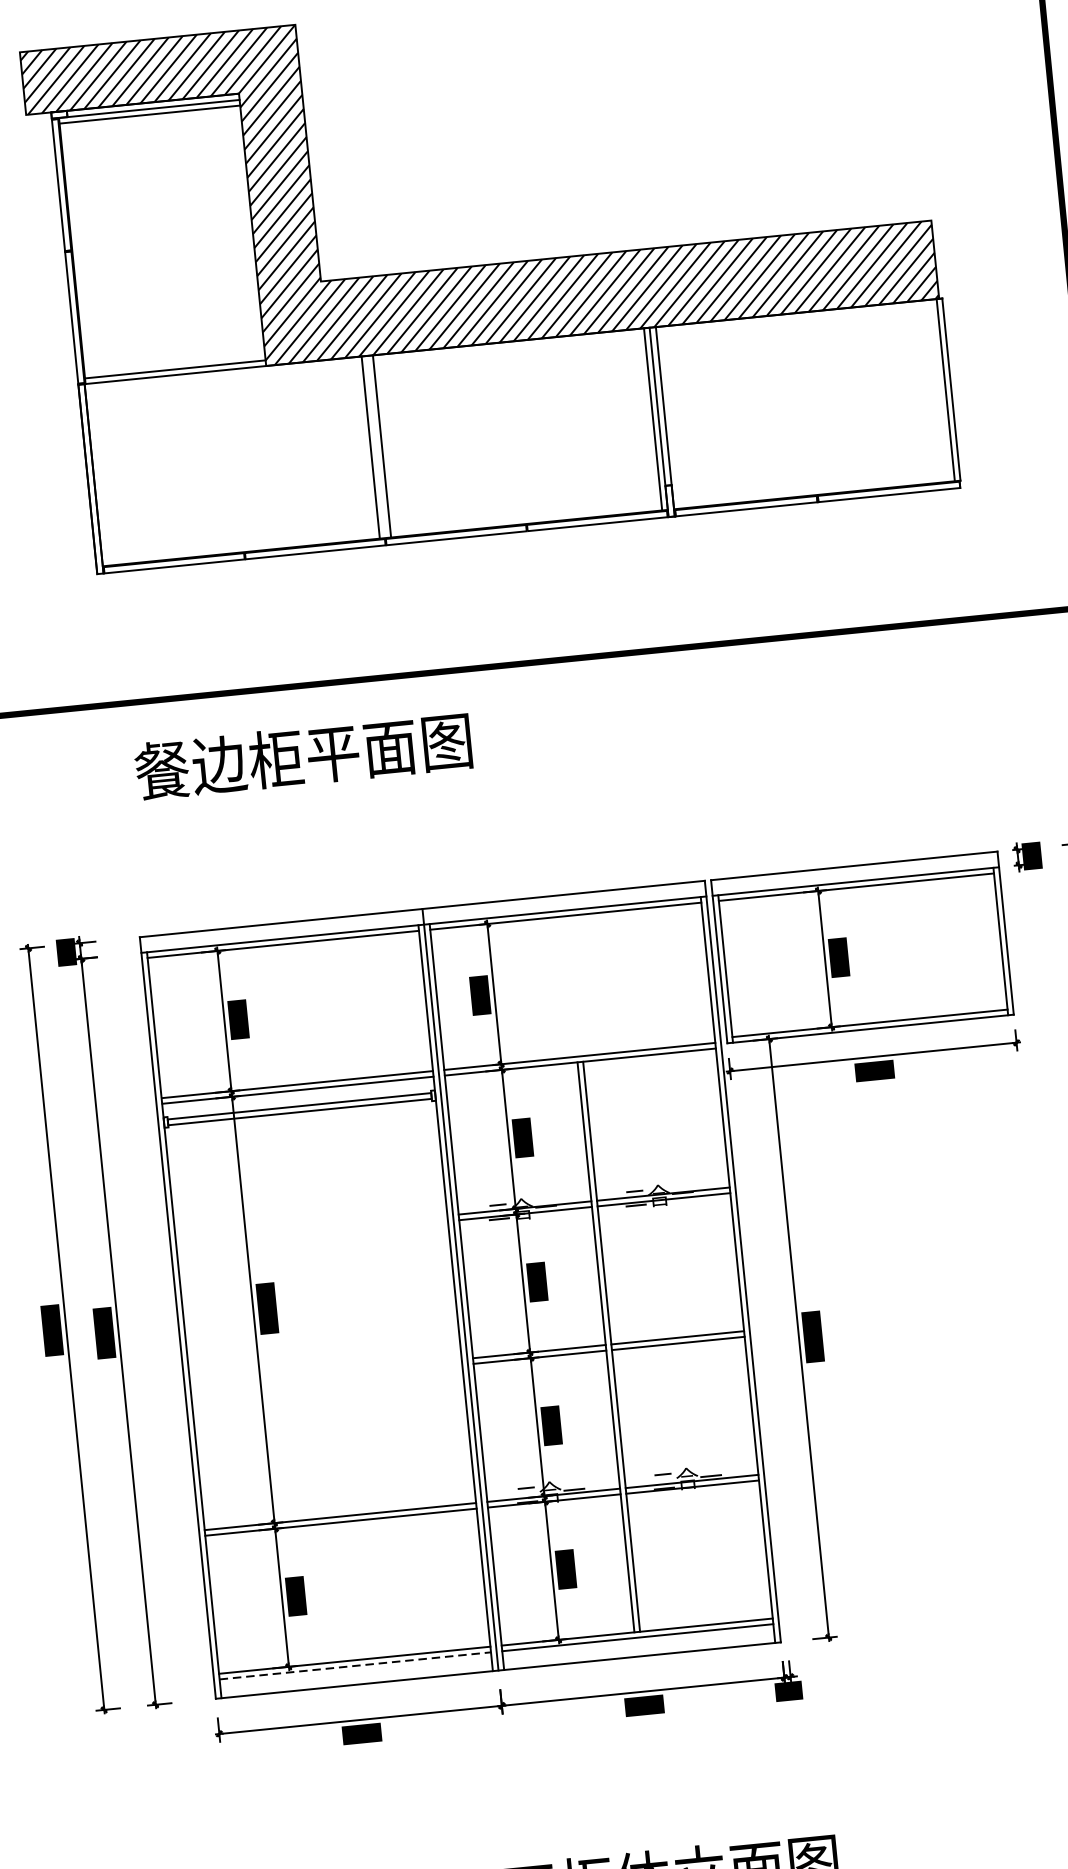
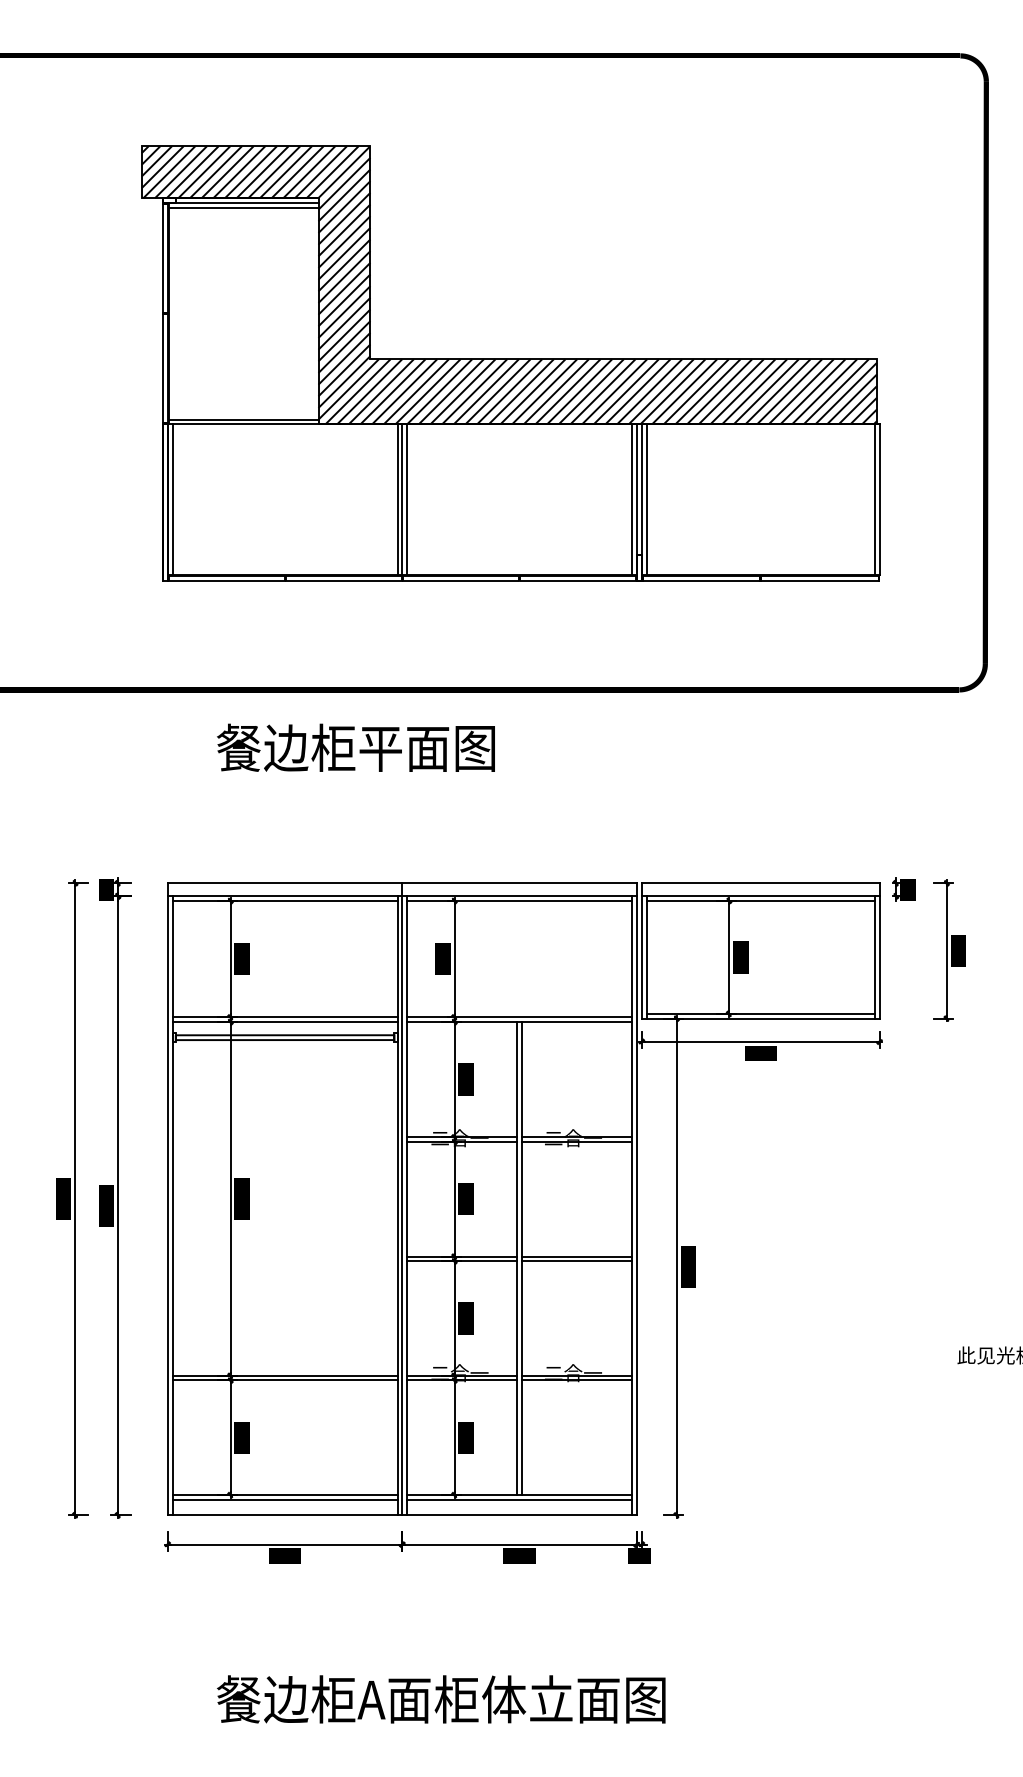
line: (670, 417) -> (646, 499), added
line: (376, 446) -> (402, 499), added
line: (99, 474) -> (172, 499), added
text: (302, 755) -> (355, 747), moved
line: (355, 1665) -> (285, 1499), dashed -> solid

